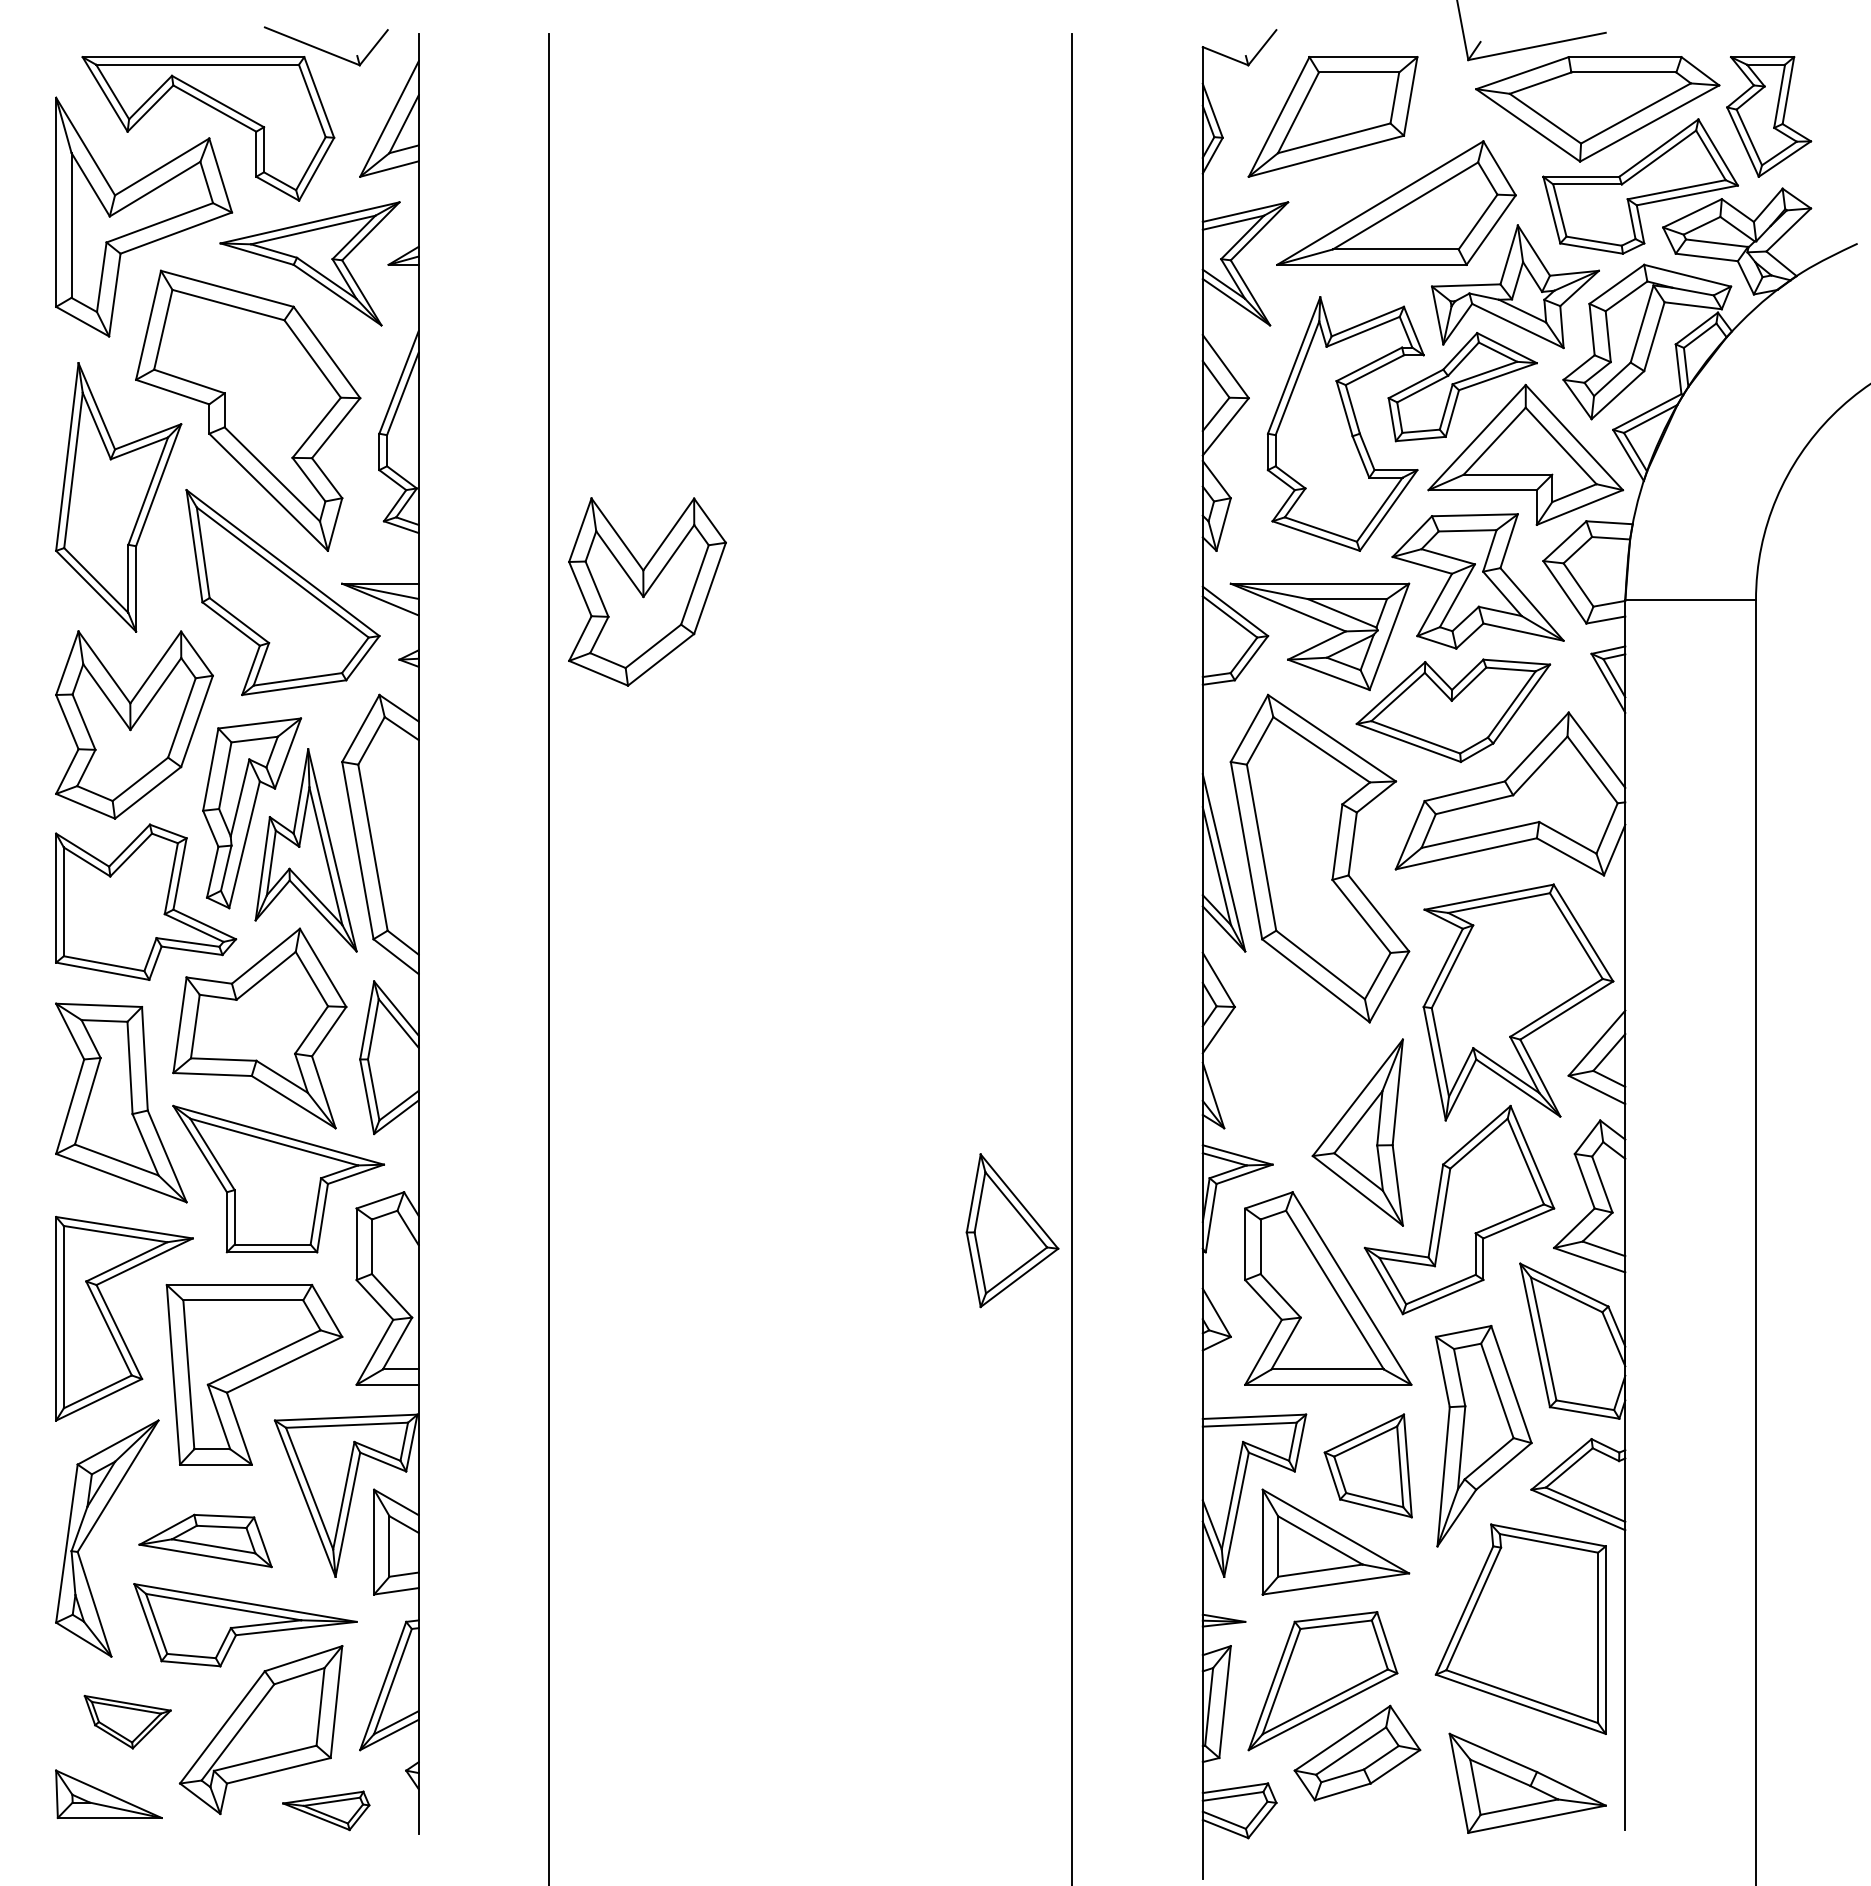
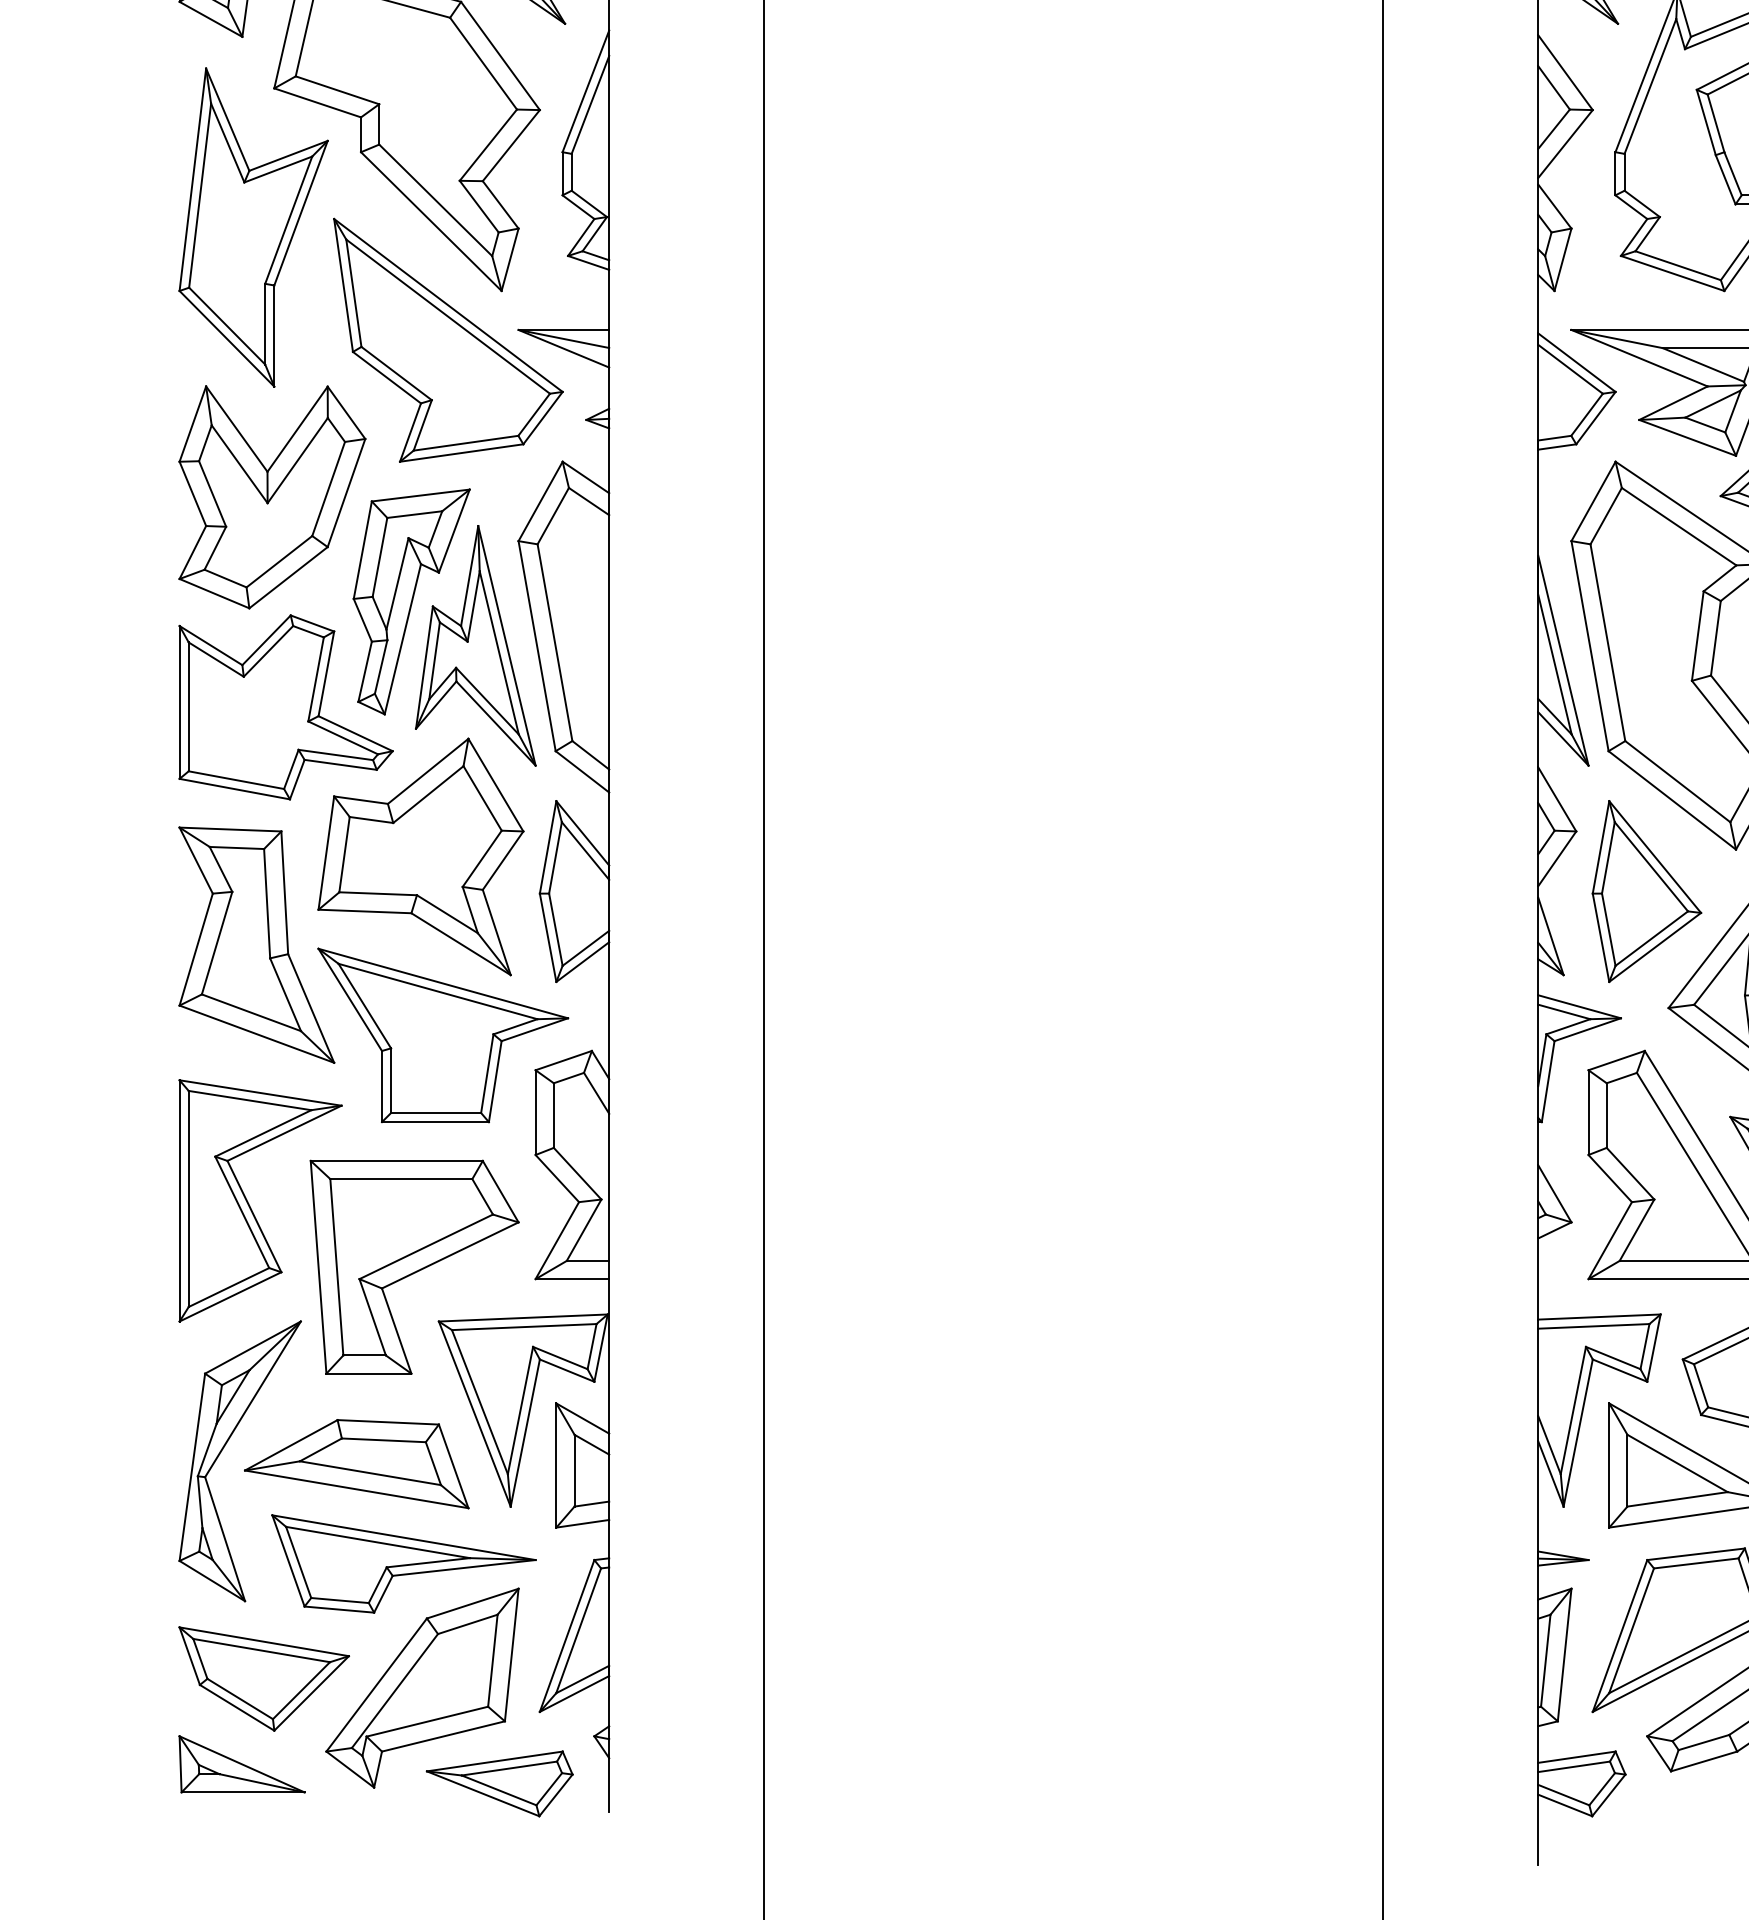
part: (647, 591) -> (880, 339), removed
part: (1012, 1230) -> (1646, 891), moved
part: (205, 1540) -> (356, 1463), size x1.43
part: (127, 1721) -> (264, 1678), size x1.67
part: (325, 1810) -> (498, 1783), size x1.43

